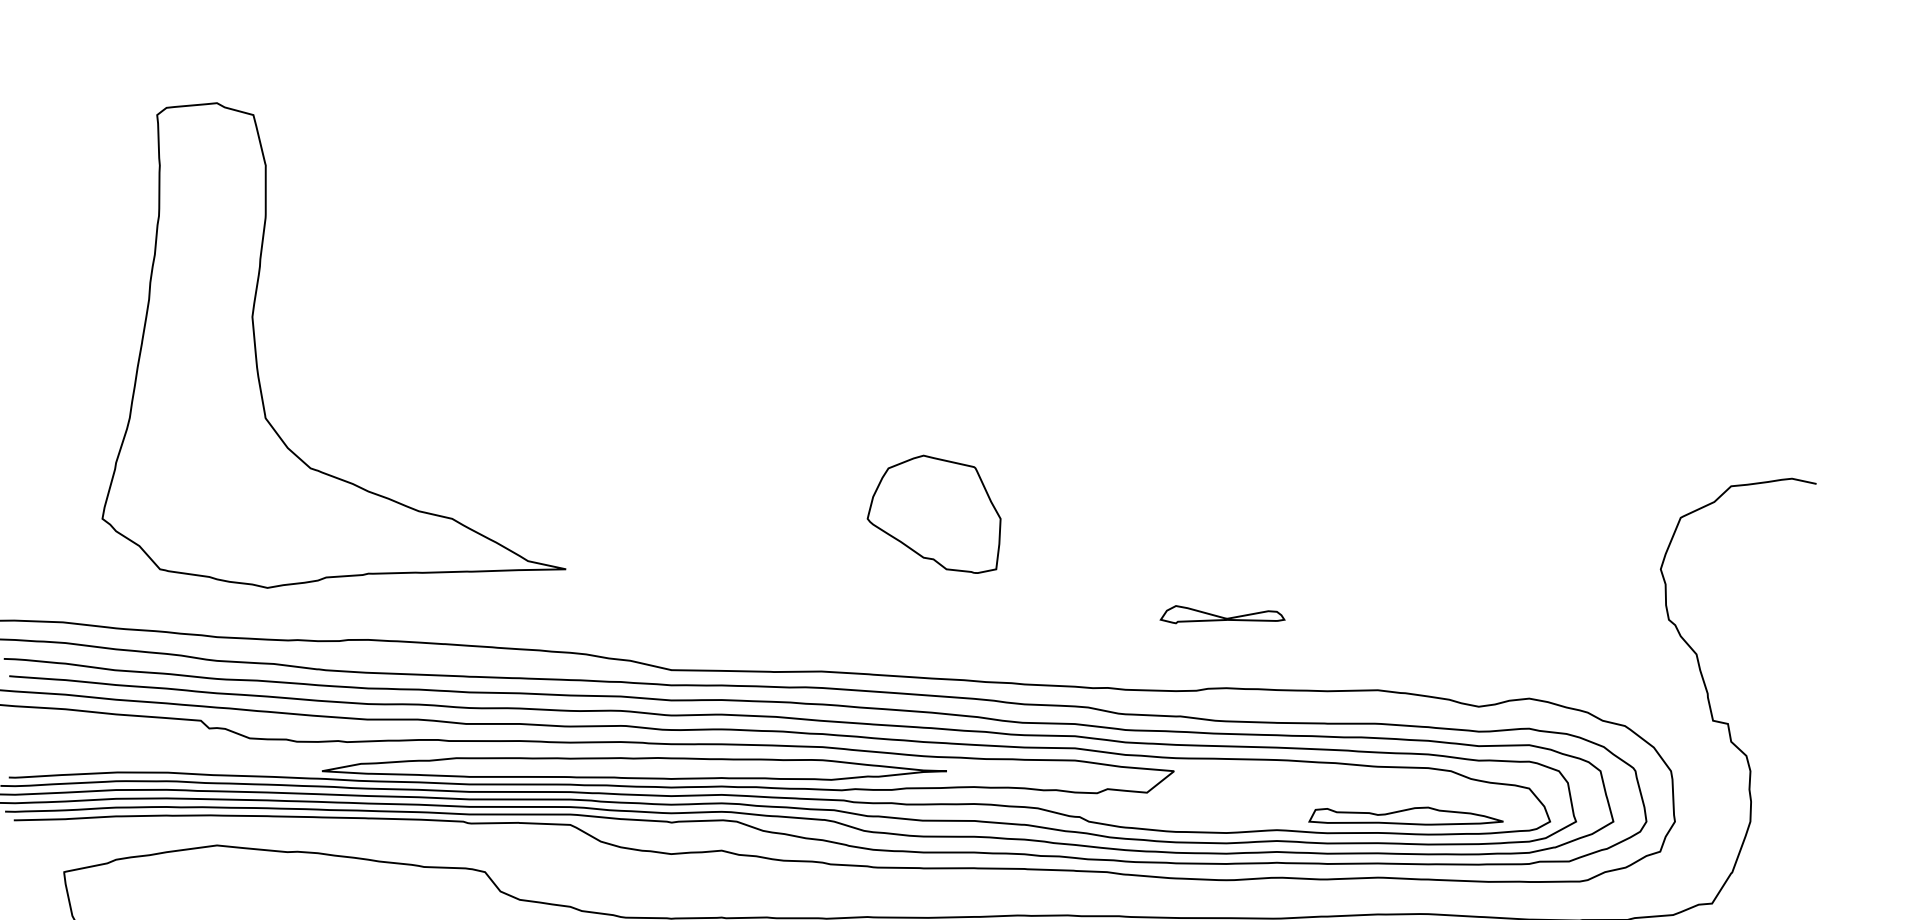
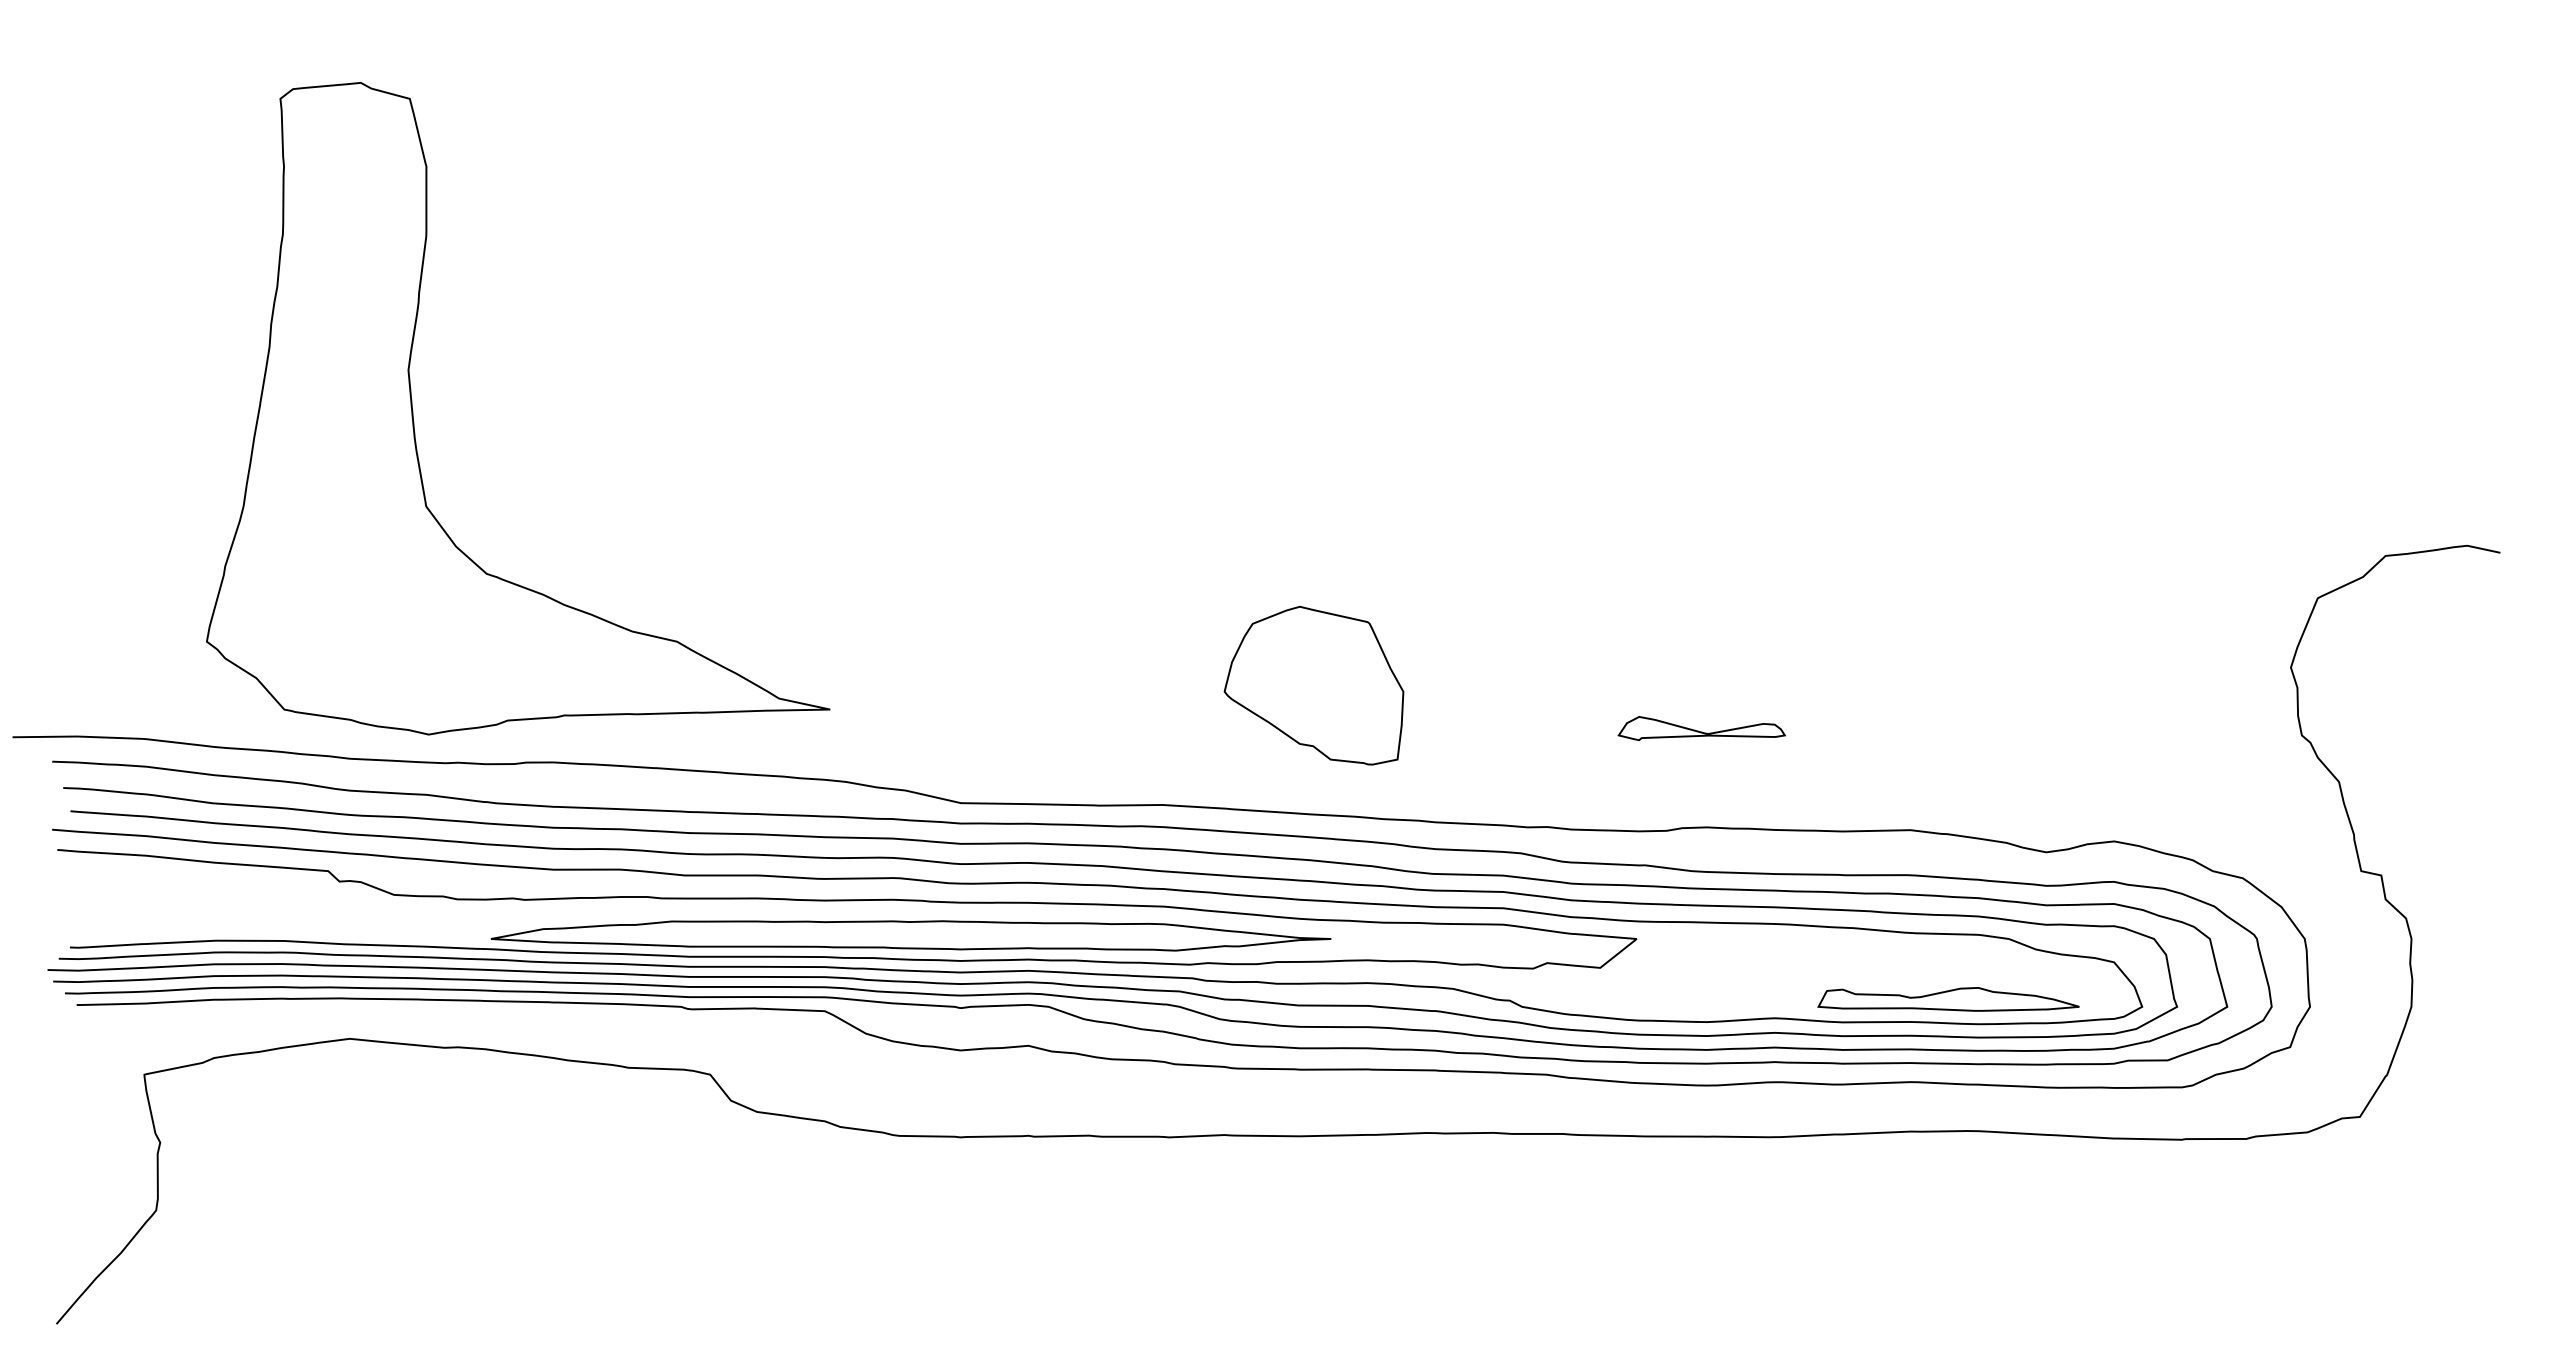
part: (256, 355) -> (414, 422), moved
part: (933, 514) -> (1313, 685), moved

